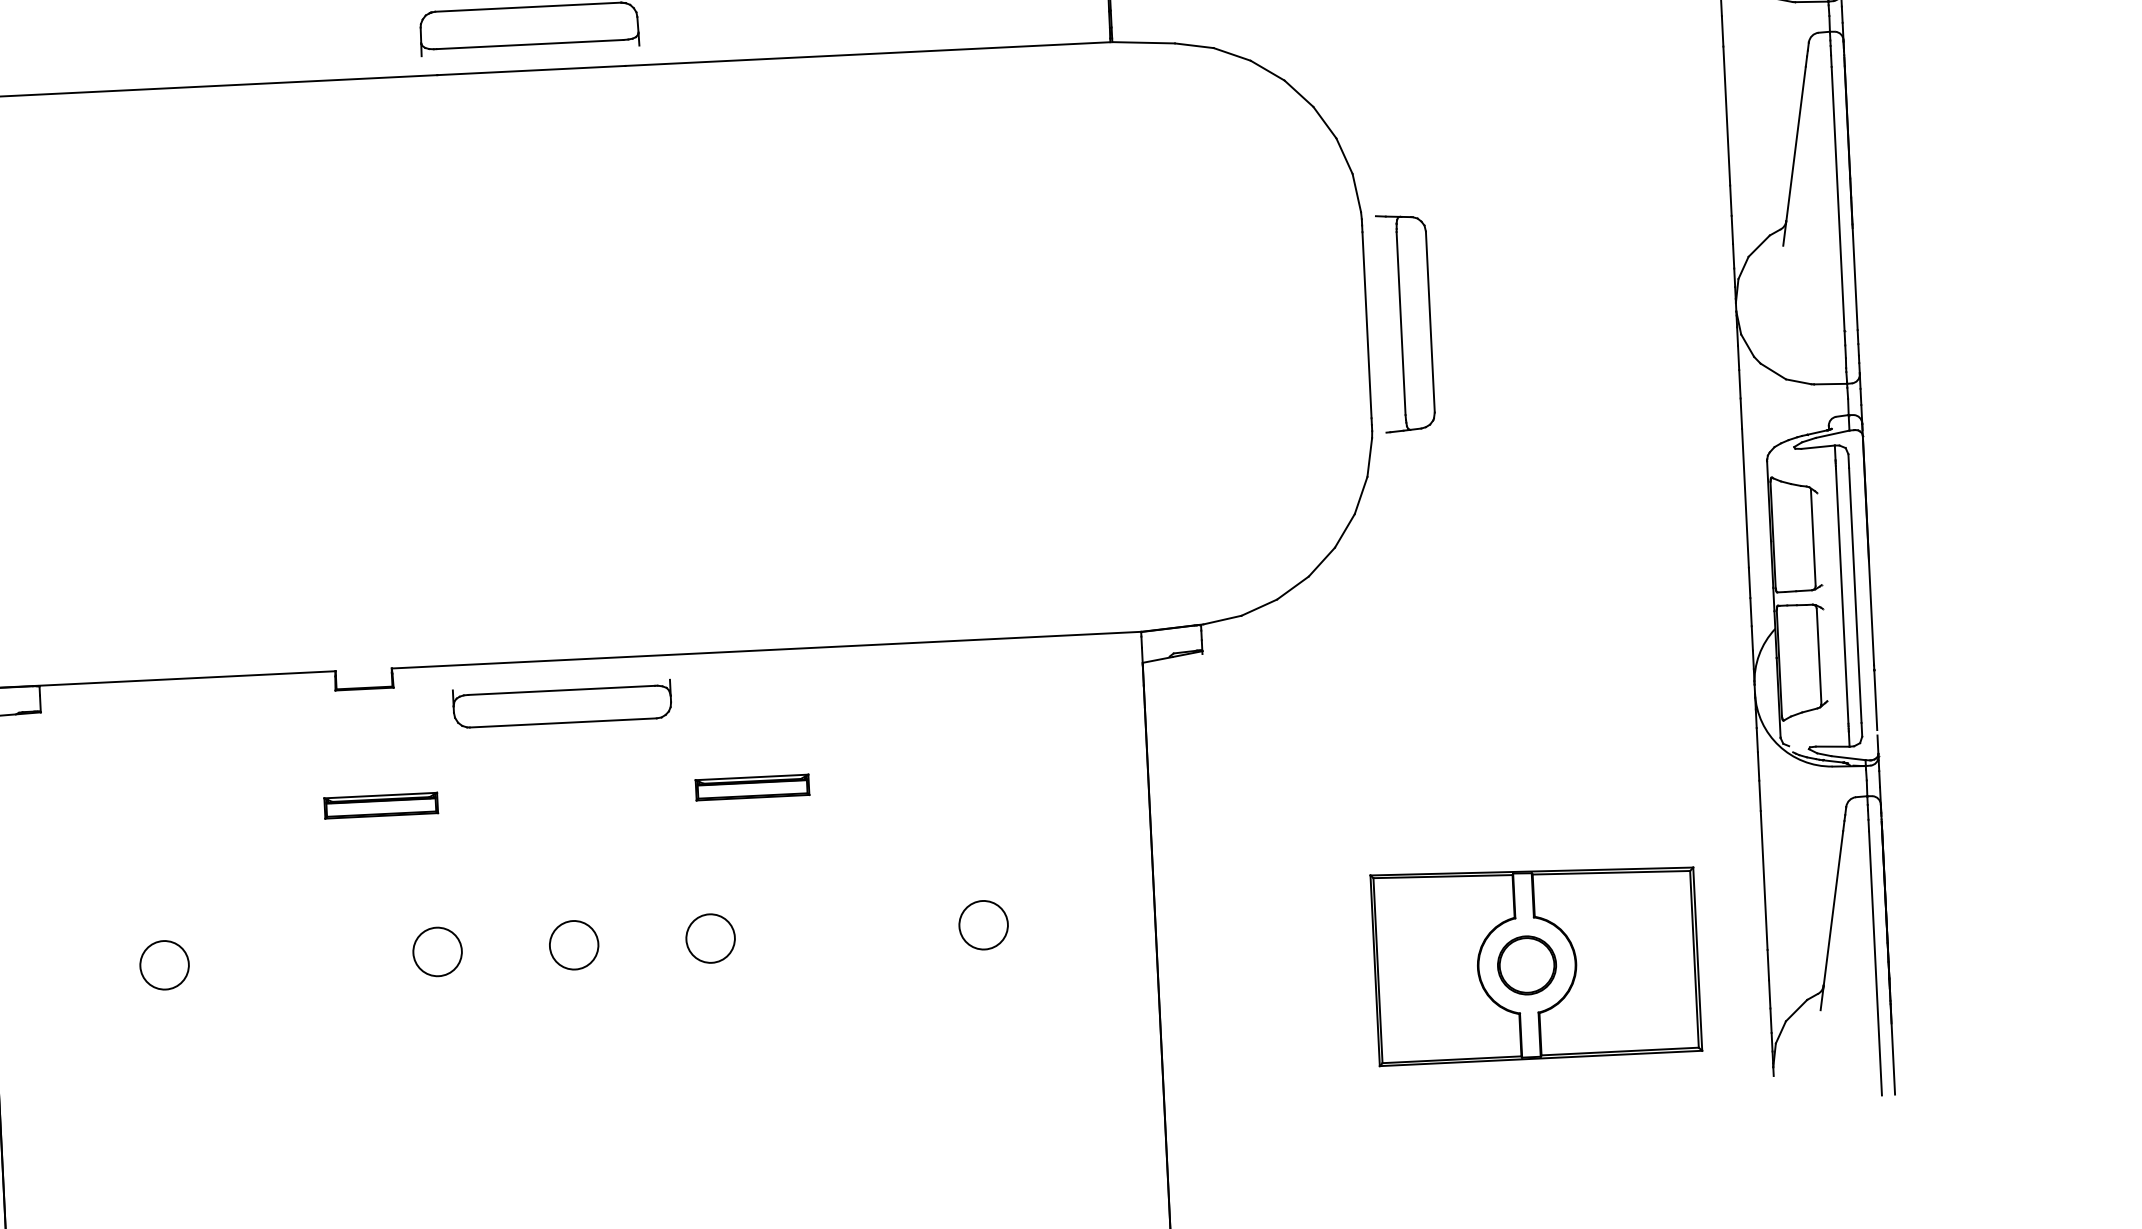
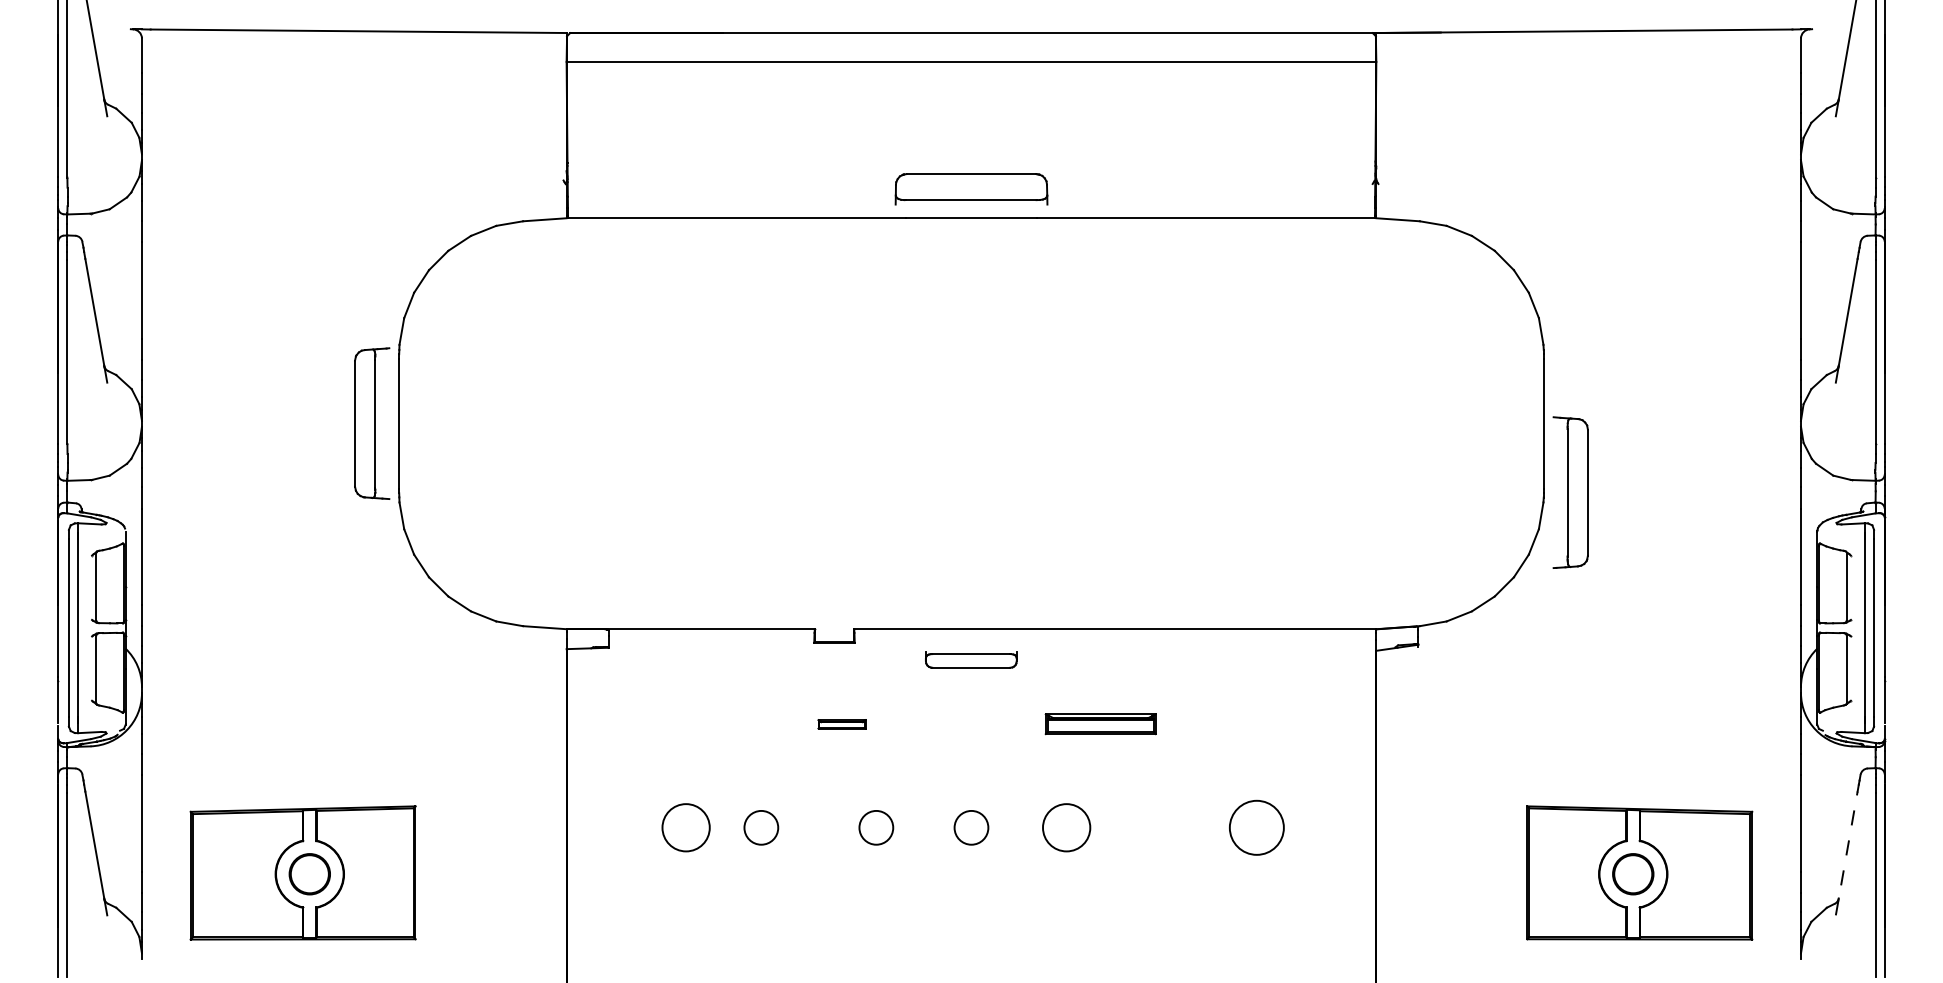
part: (1405, 323) -> (1570, 492), moved
part: (560, 703) -> (970, 659), size x0.6
part: (752, 787) -> (1100, 724), size x1.4
part: (380, 806) -> (841, 724), size x0.6
line: (1831, 920) -> (1846, 853), solid -> dashed
circle: (983, 924) -> (1256, 827), size x1.6
circle: (710, 938) -> (1066, 827), size x1.4
circle: (272, 959) -> (761, 827), added
circle: (163, 964) -> (685, 827), size x1.4

